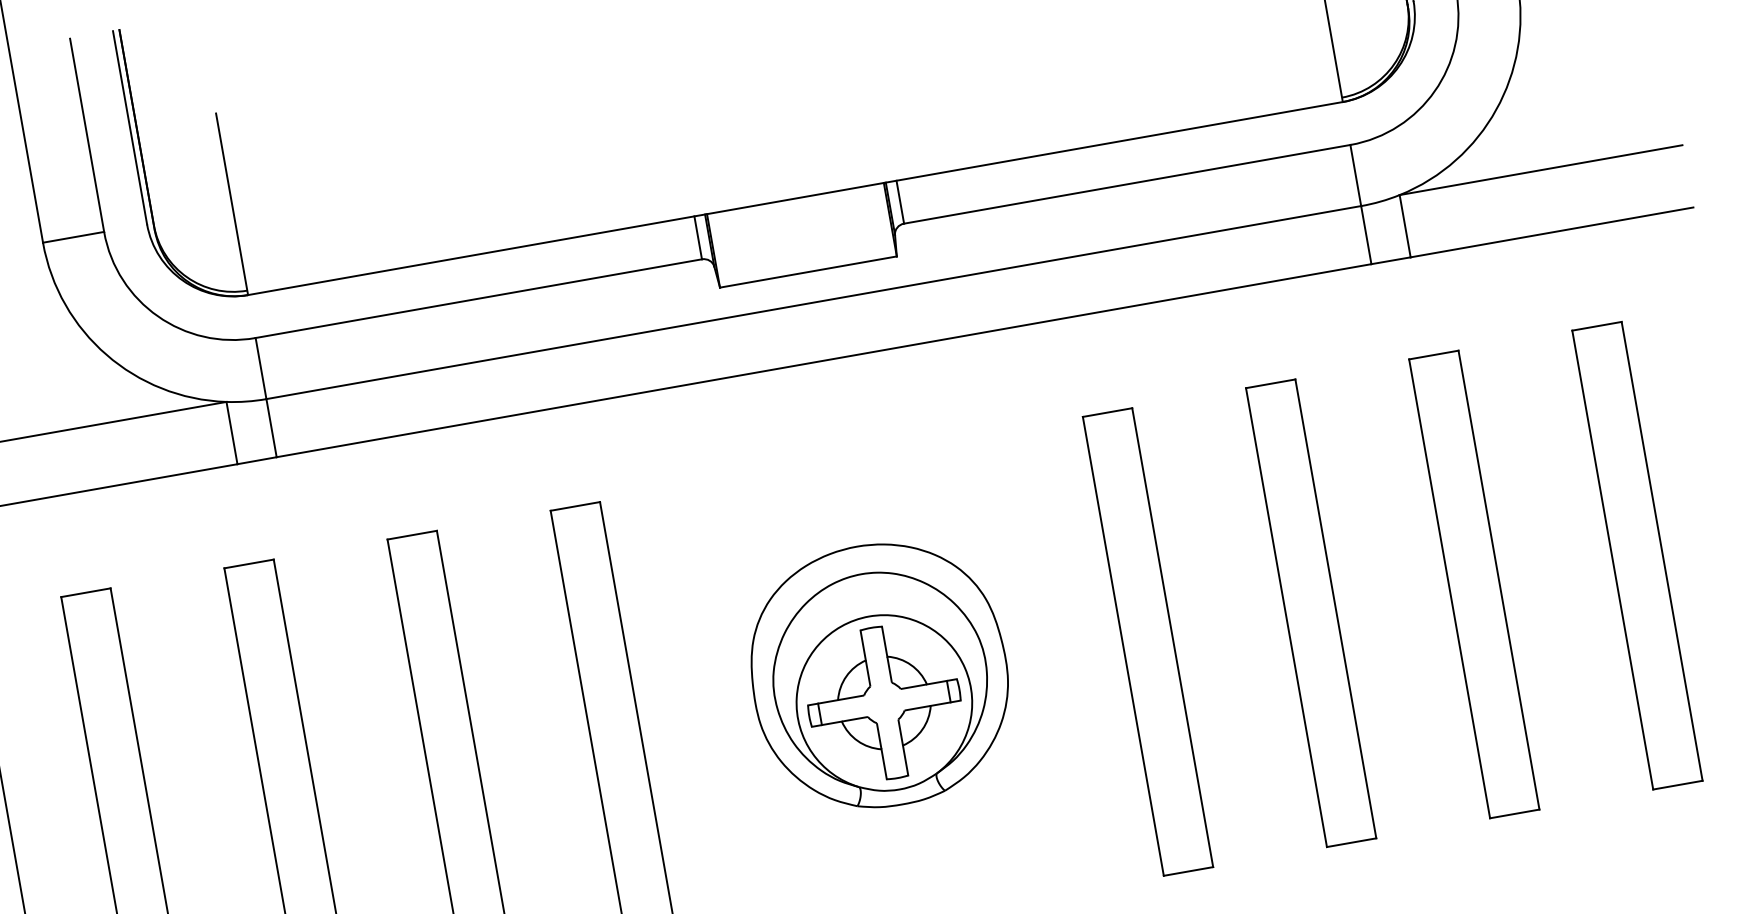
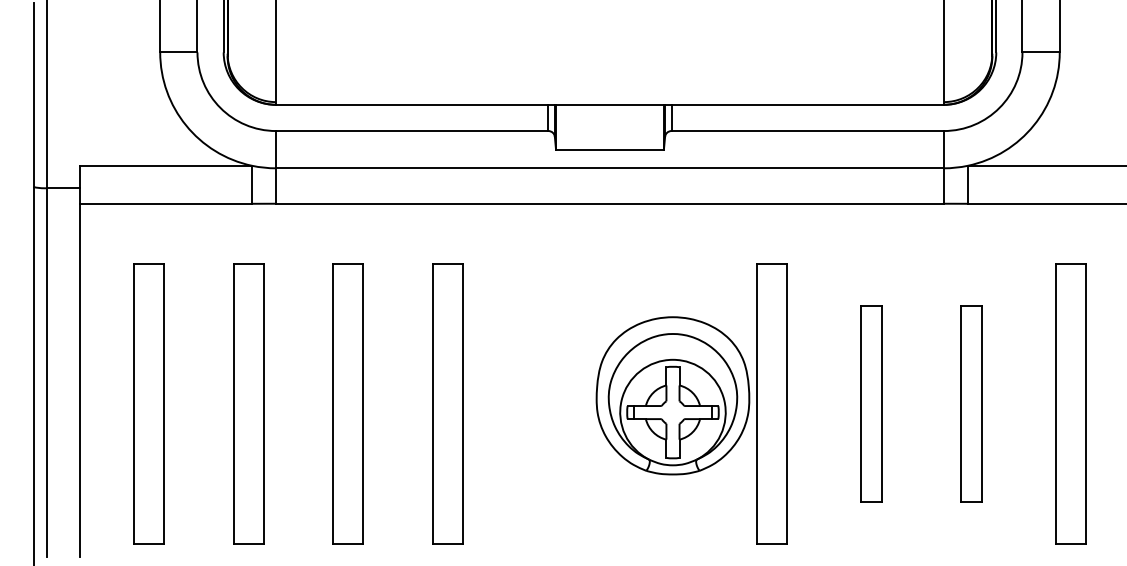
part: (1472, 583) -> (970, 403), size x0.7
part: (1310, 612) -> (871, 403), size x0.7
part: (878, 675) -> (672, 395), moved

